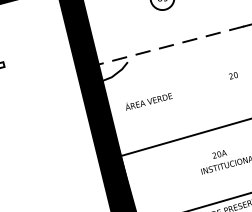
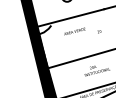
line: (169, 46) -> (70, 18), dashed -> solid
text: (147, 101) -> (74, 31), moved

